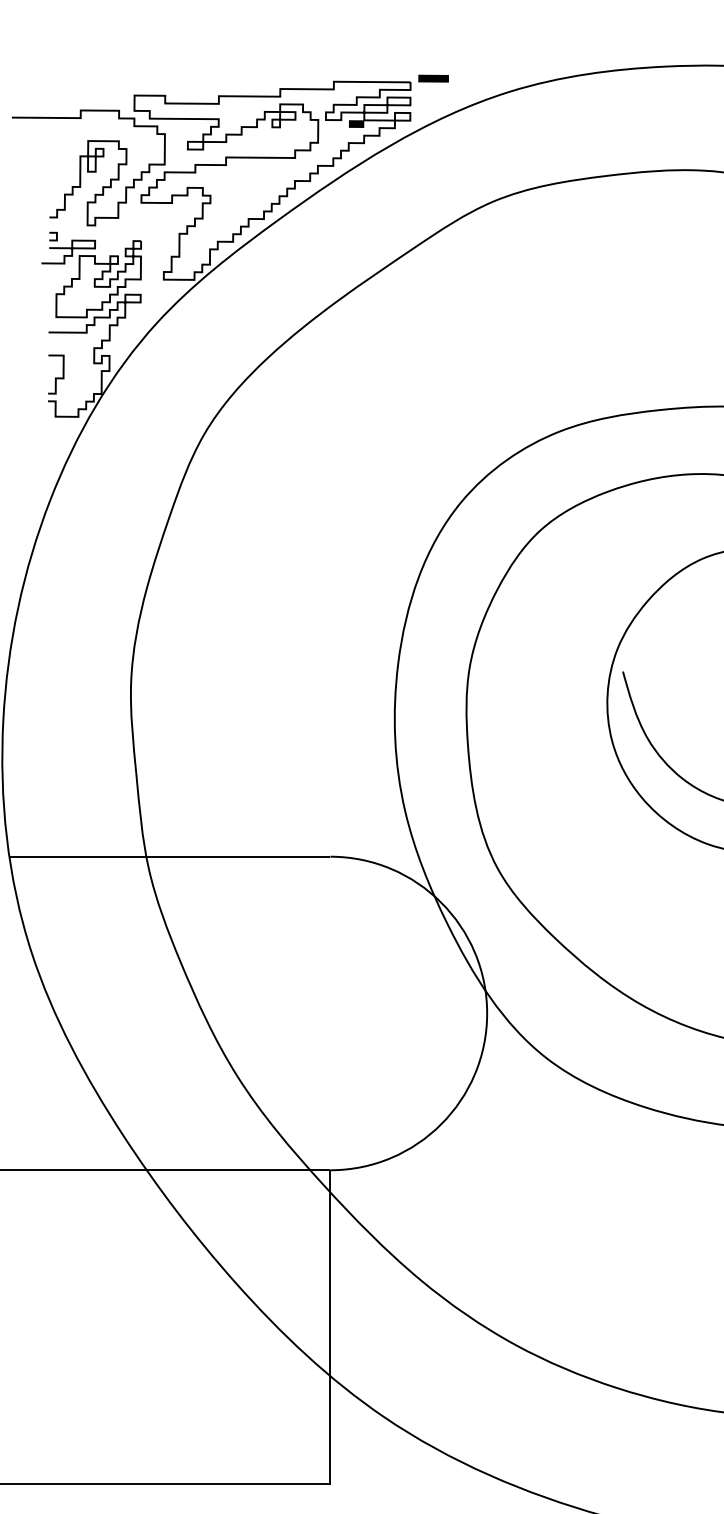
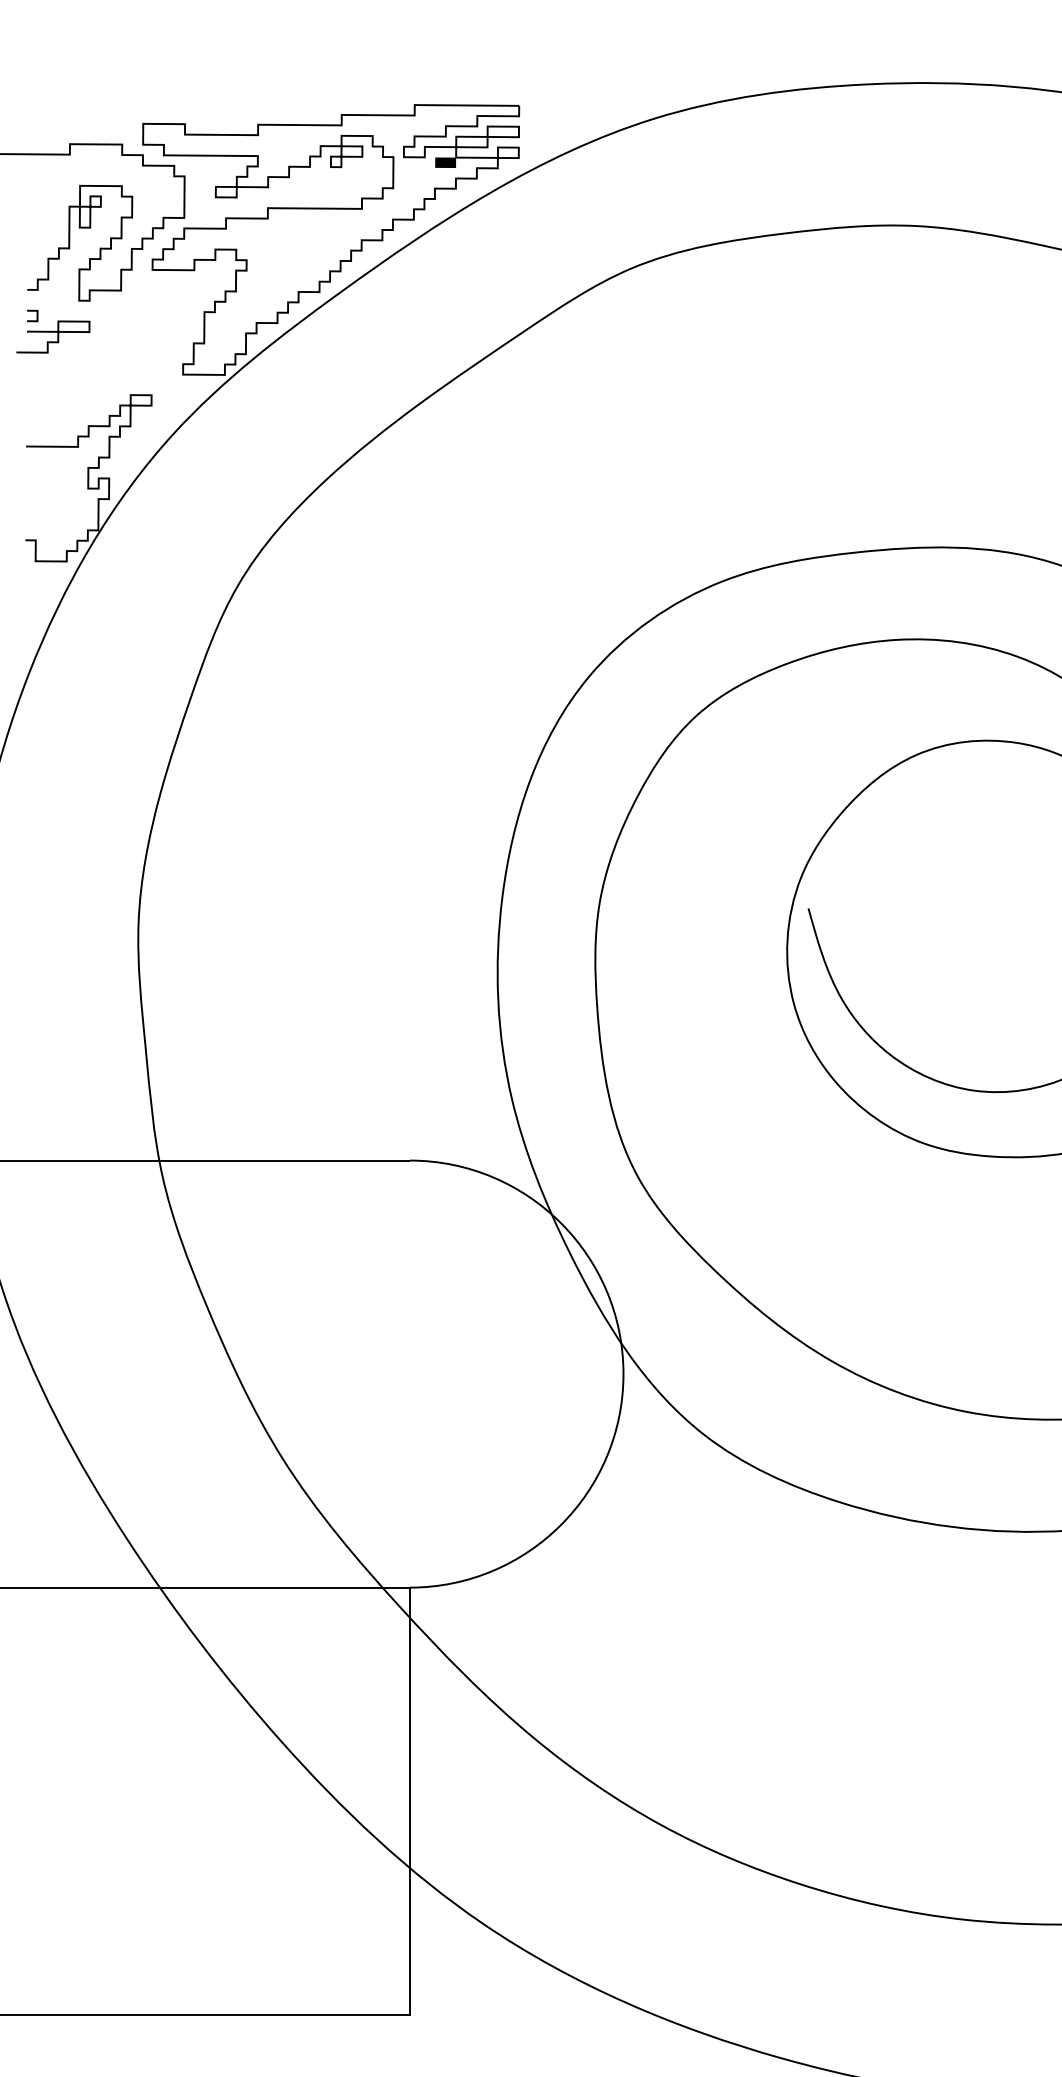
part: (433, 78) -> (550, 100), removed
part: (98, 278) -> (94, 373), removed
curve: (56, 377) -> (36, 508), removed

